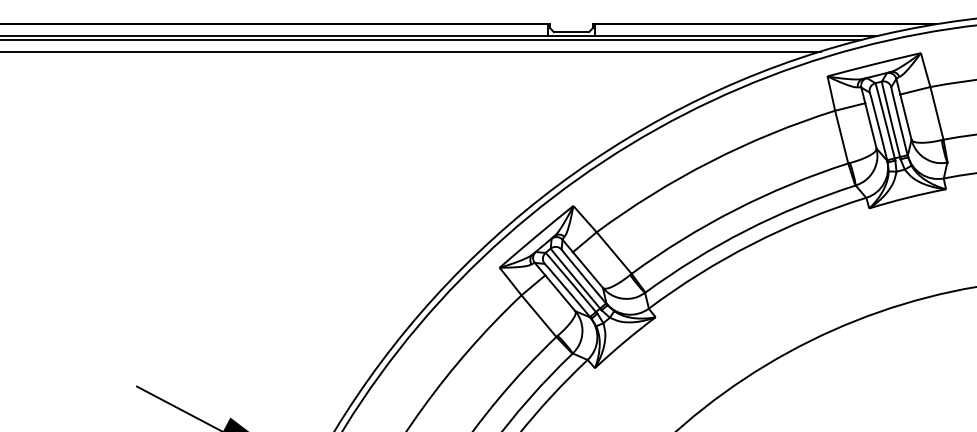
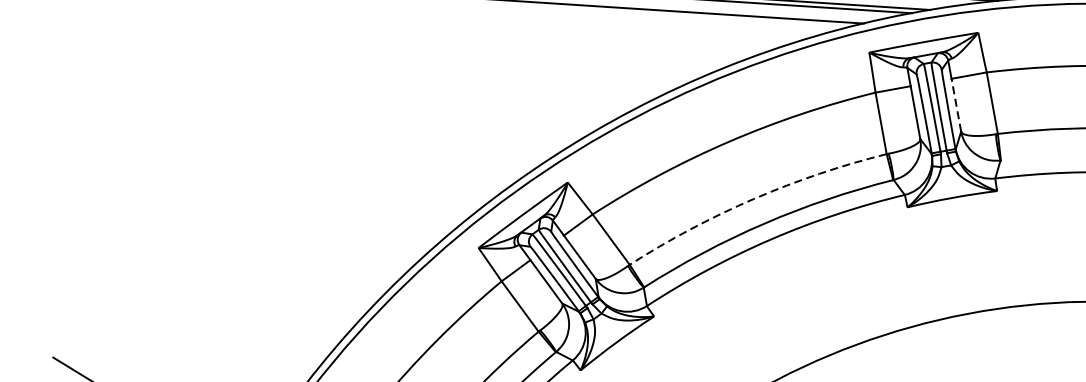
line: (905, 116) -> (955, 104), solid -> dashed
arc: (735, 209) -> (753, 198), solid -> dashed

